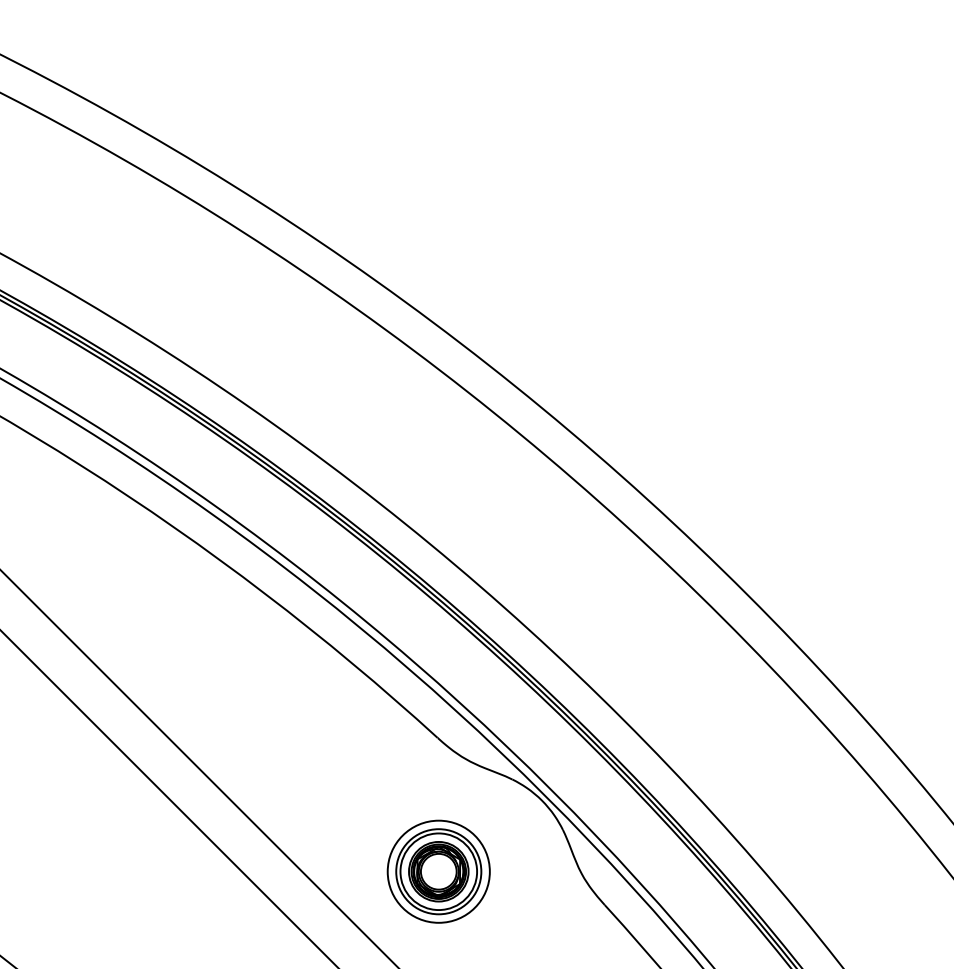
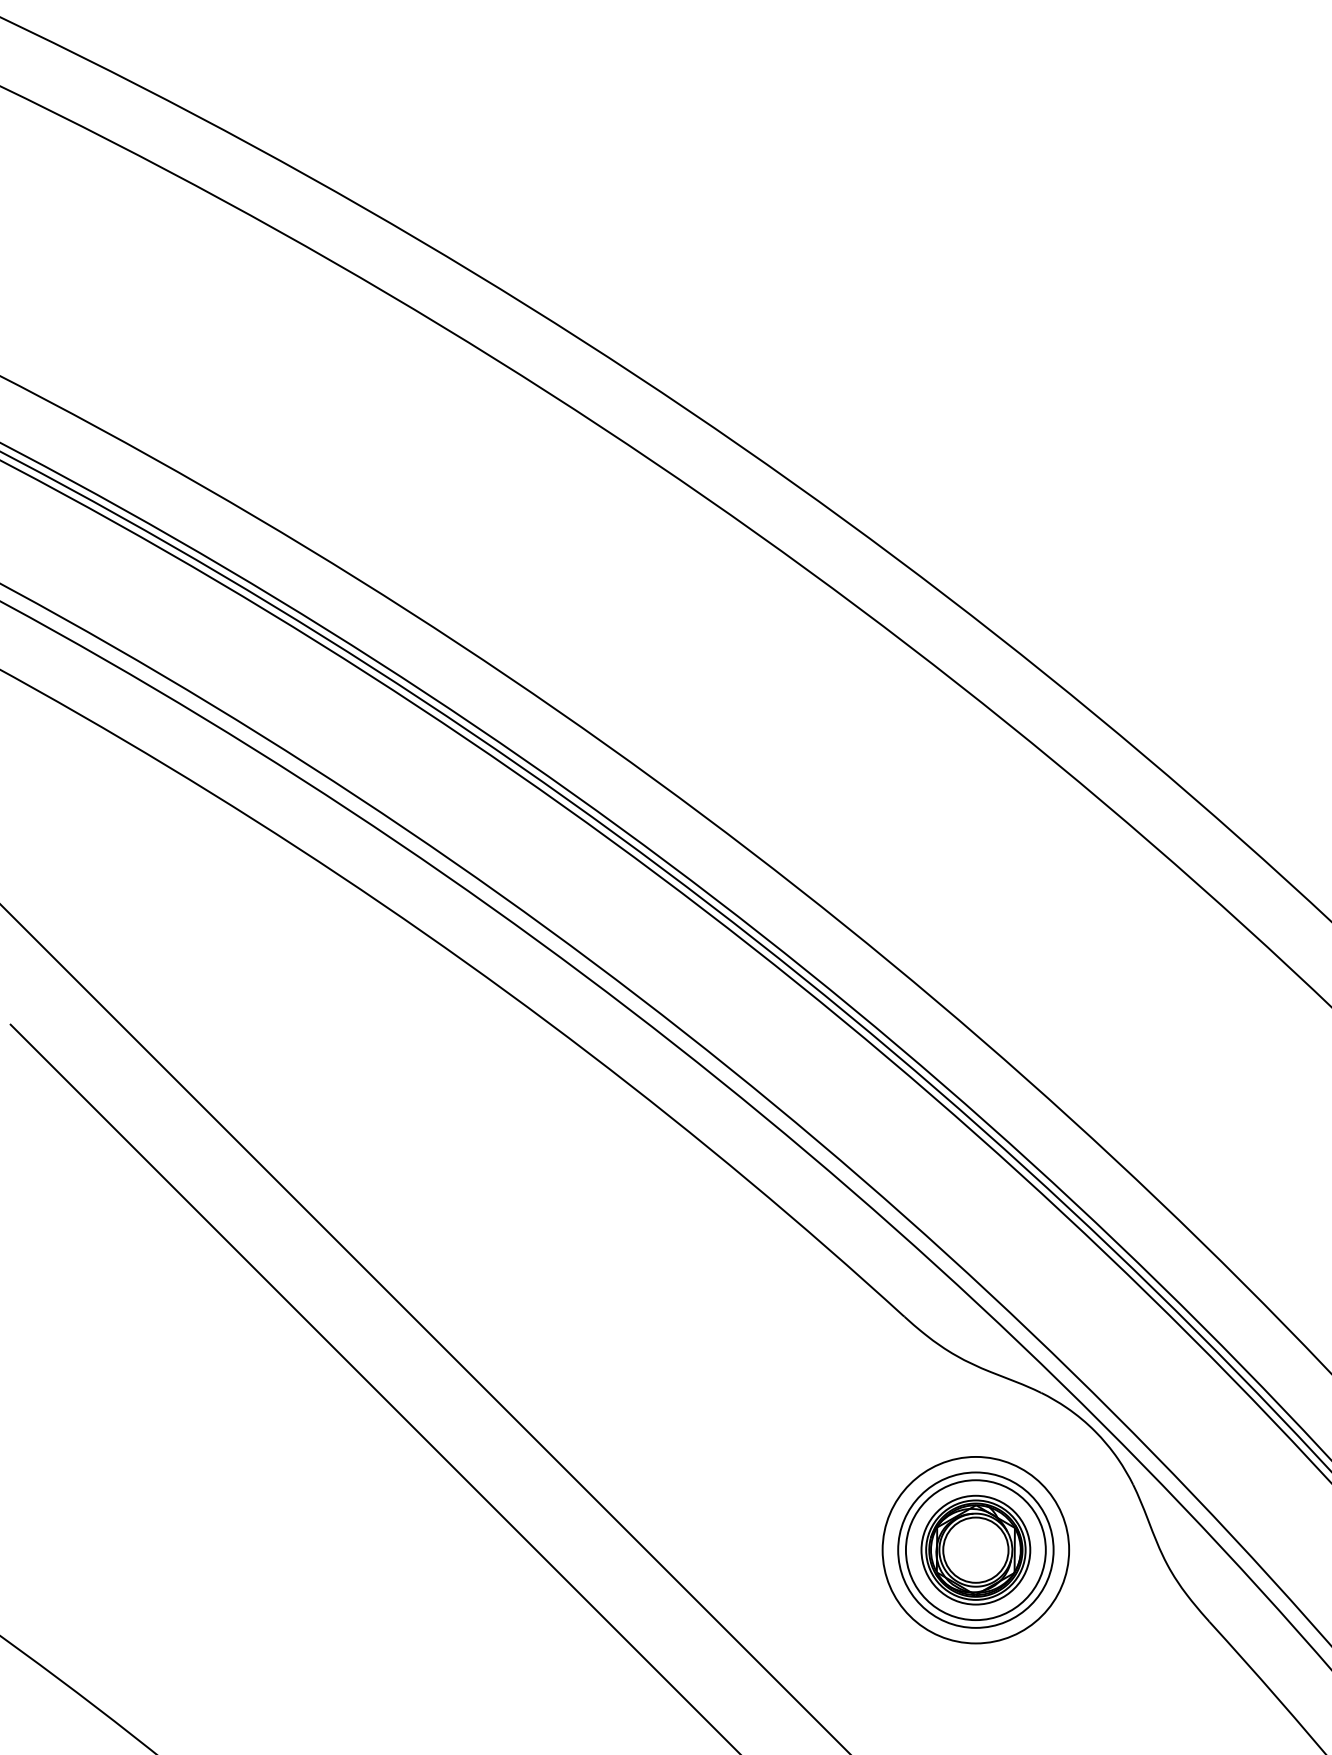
part: (438, 871) -> (975, 1549), moved

